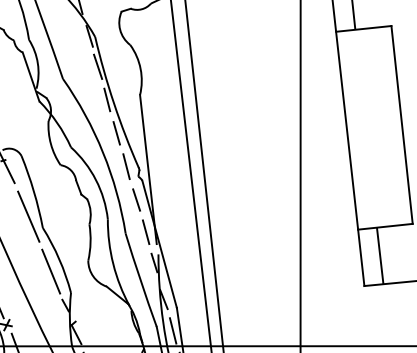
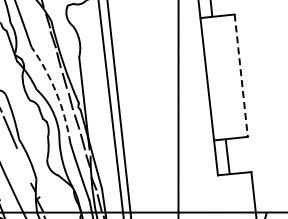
line: (402, 124) -> (241, 75), solid -> dashed
arc: (103, 152) -> (56, 92), solid -> dashed
line: (49, 270) -> (23, 165), removed

